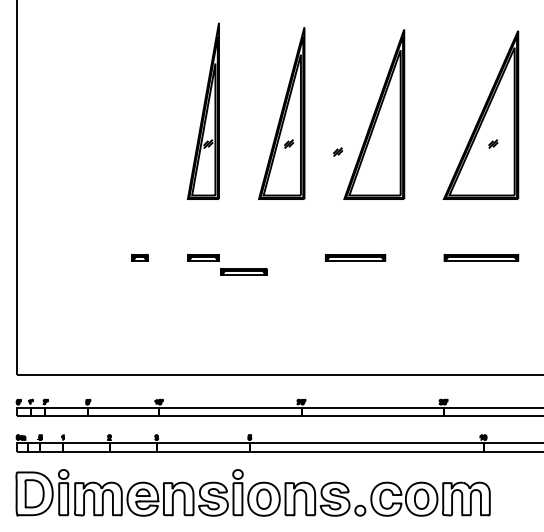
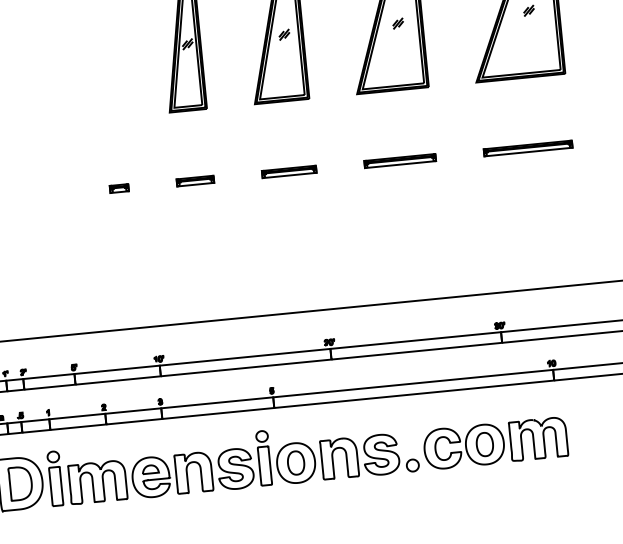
part: (337, 151) -> (397, 23), moved
part: (355, 257) -> (400, 160), moved
part: (243, 271) -> (288, 171), moved

